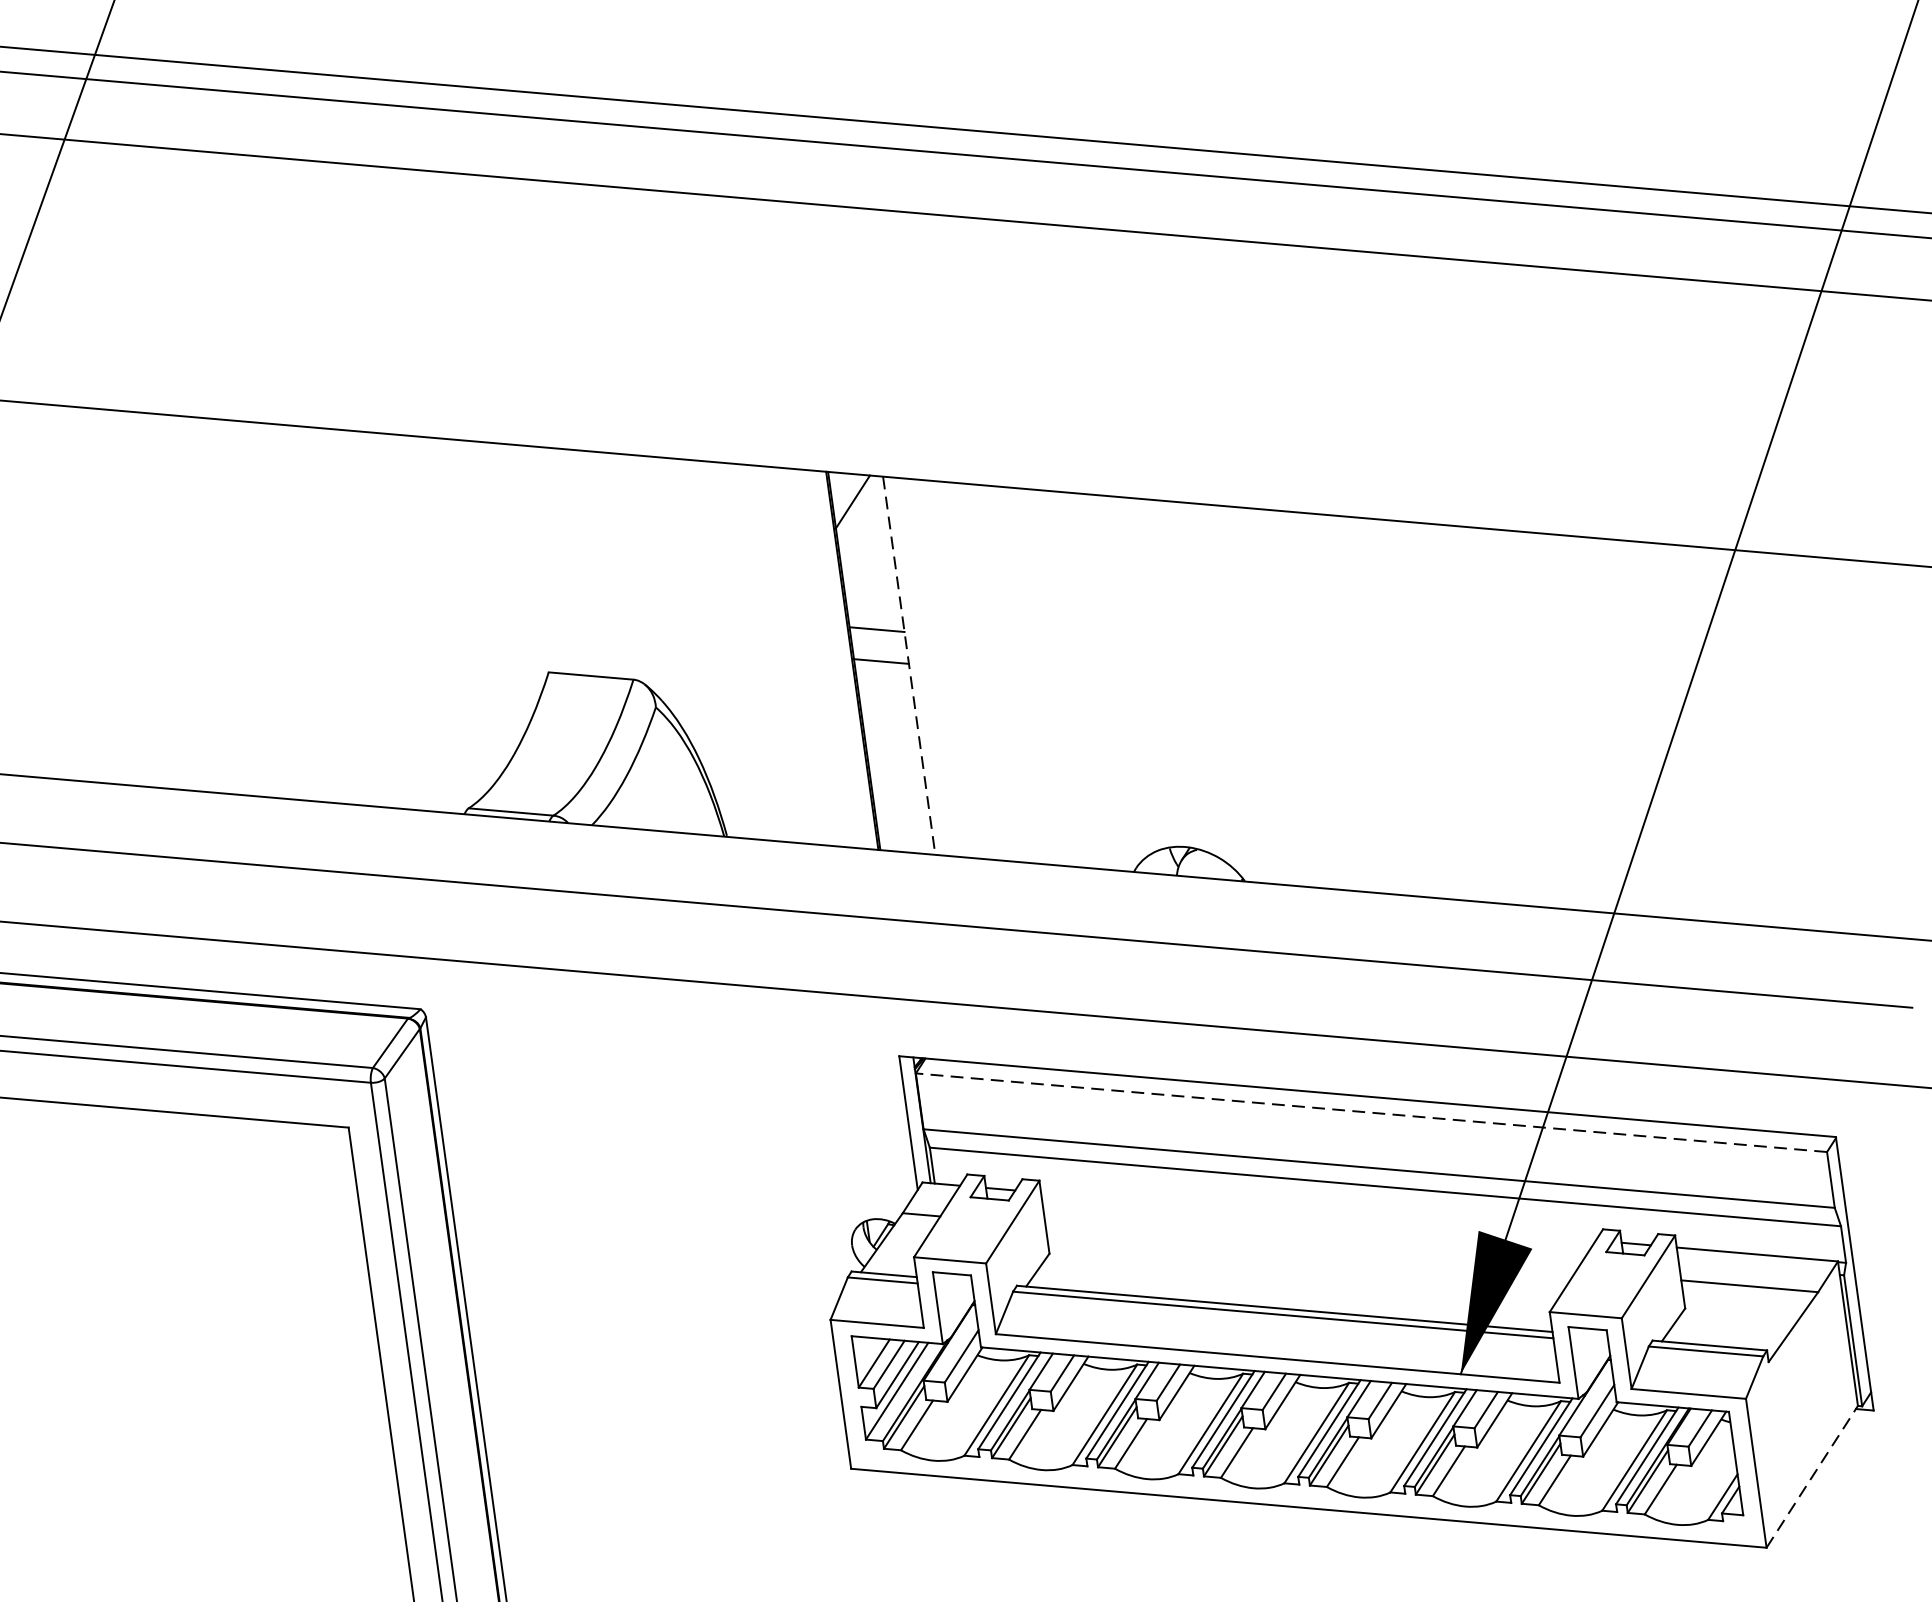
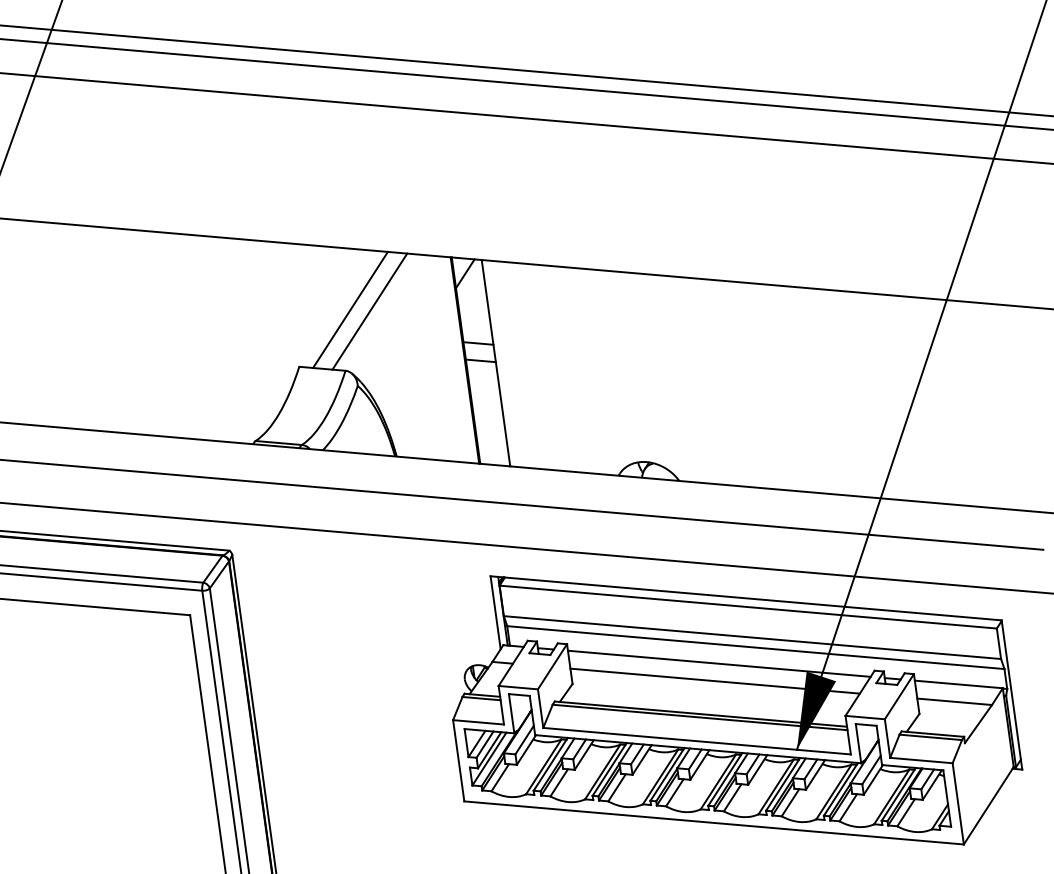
line: (642, 567) -> (350, 309), added
line: (677, 571) -> (369, 311), added
line: (910, 666) -> (496, 363), dashed -> solid
line: (1371, 1113) -> (748, 607), dashed -> solid
line: (1316, 1216) -> (718, 663), added
line: (1309, 1247) -> (714, 680), added
line: (1813, 1476) -> (989, 805), dashed -> solid

